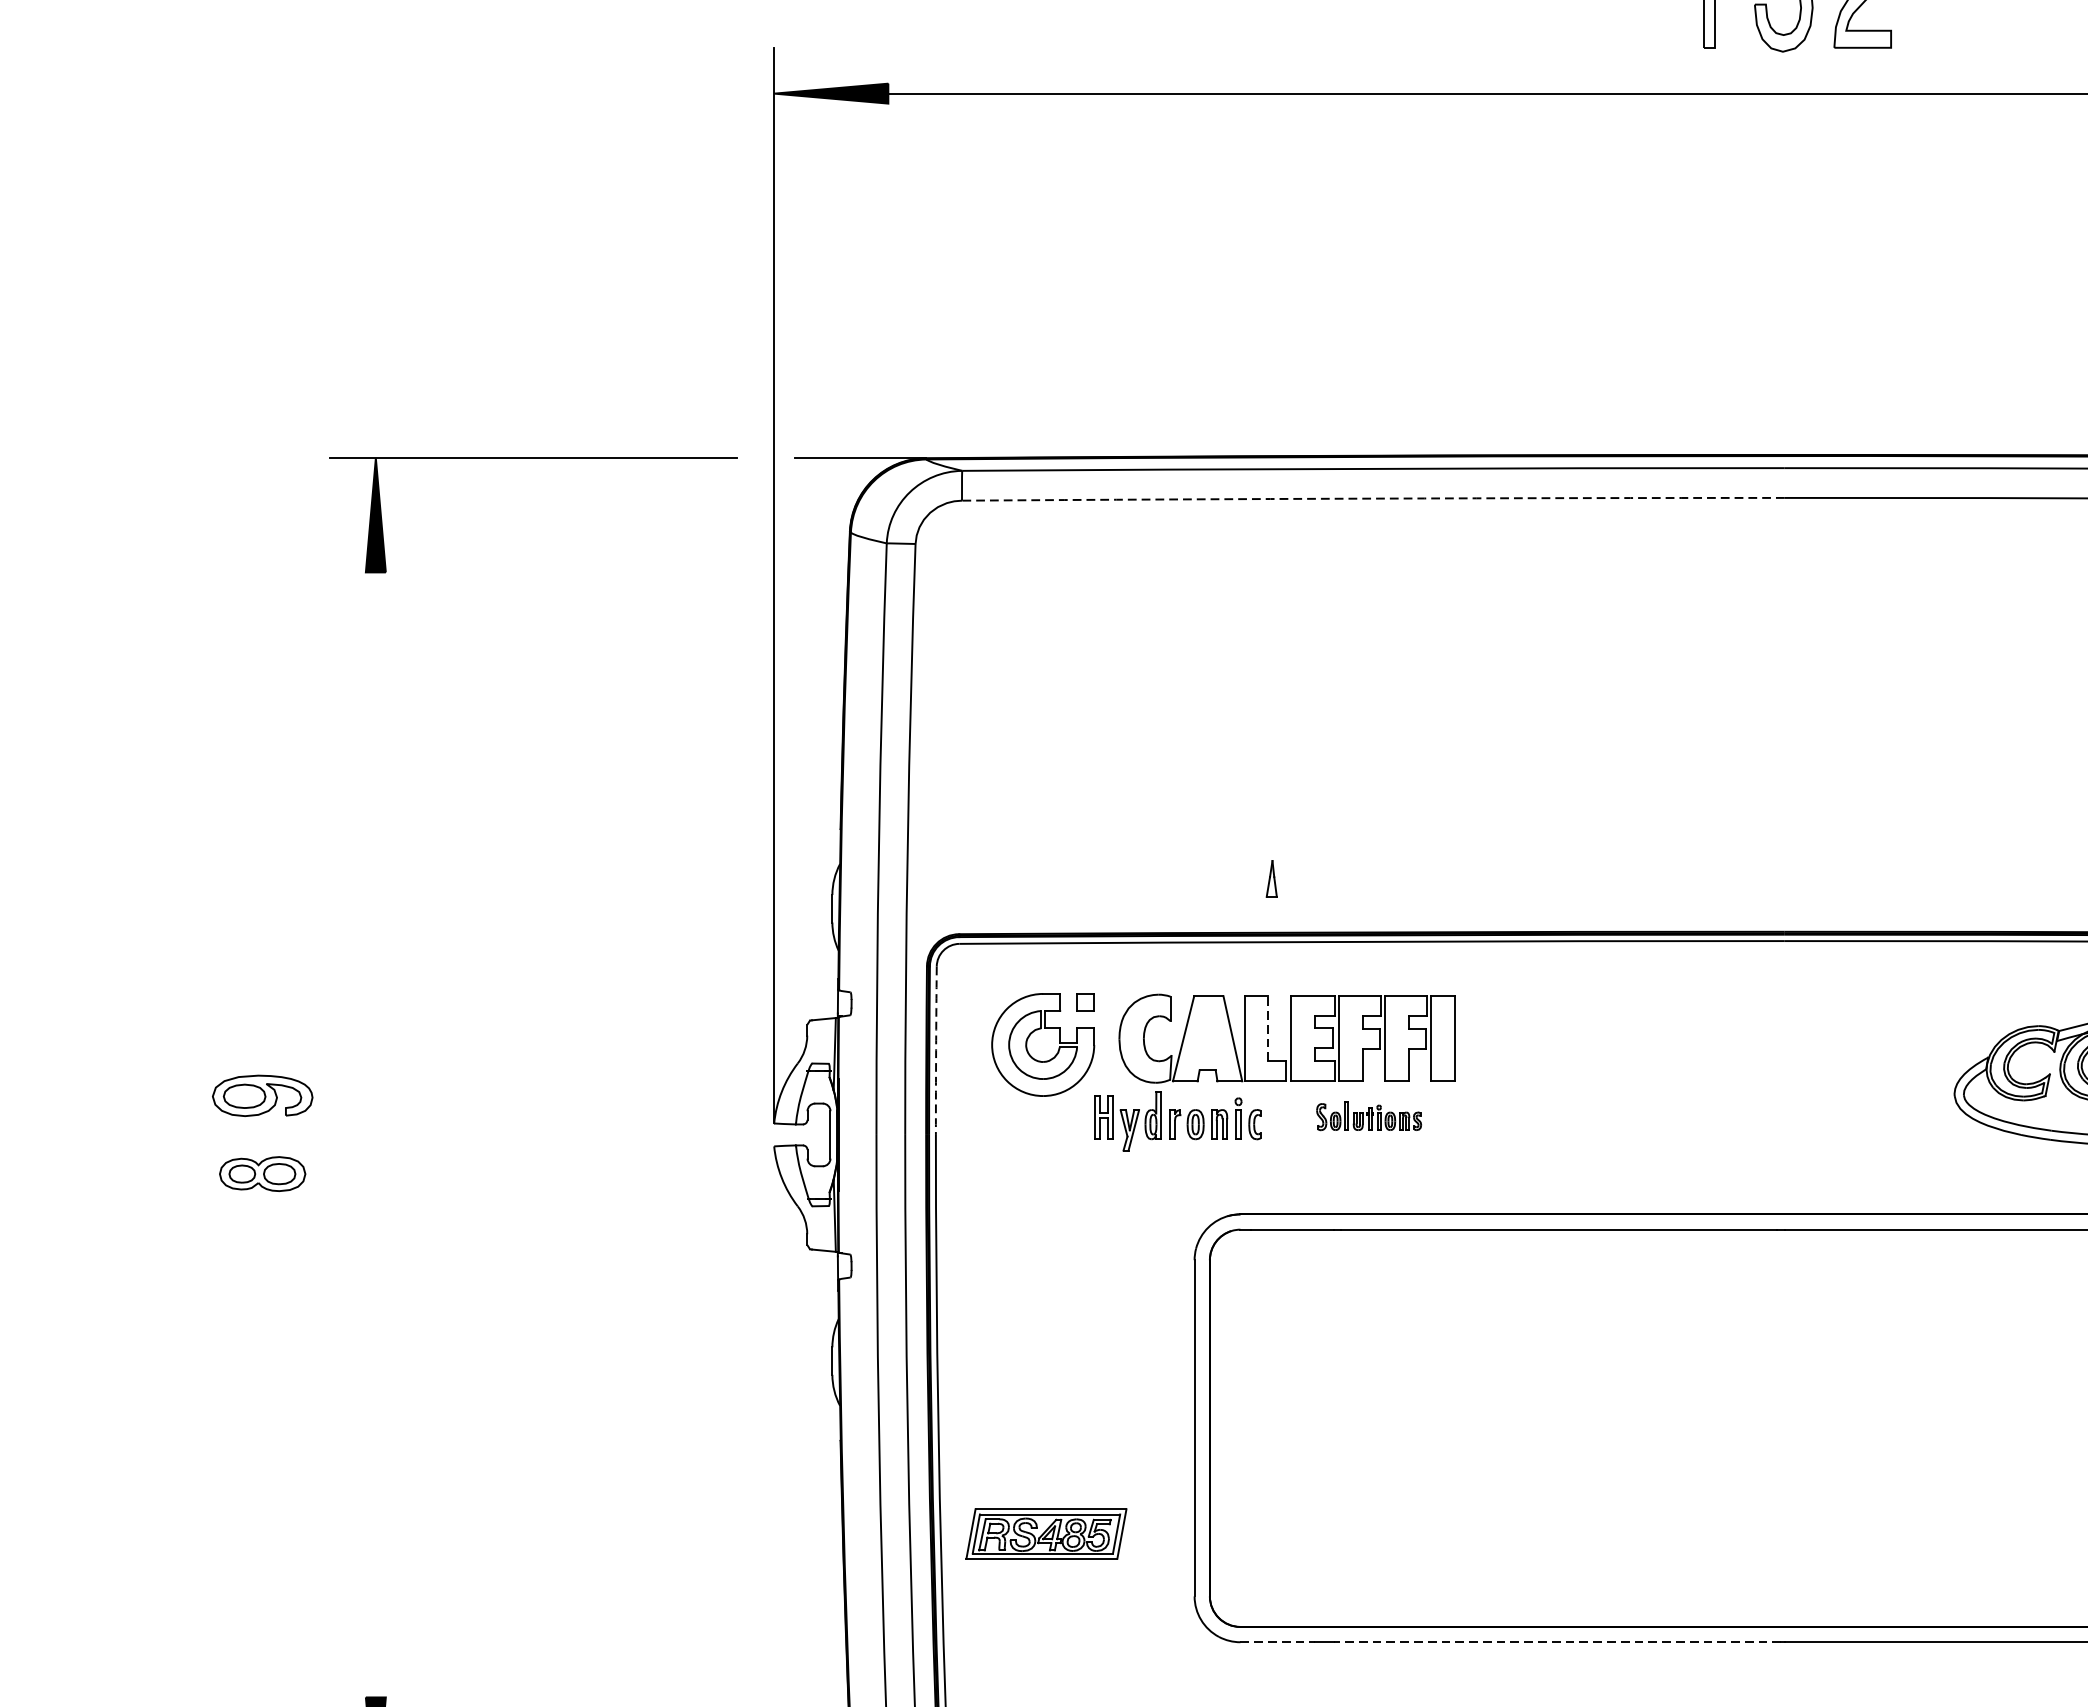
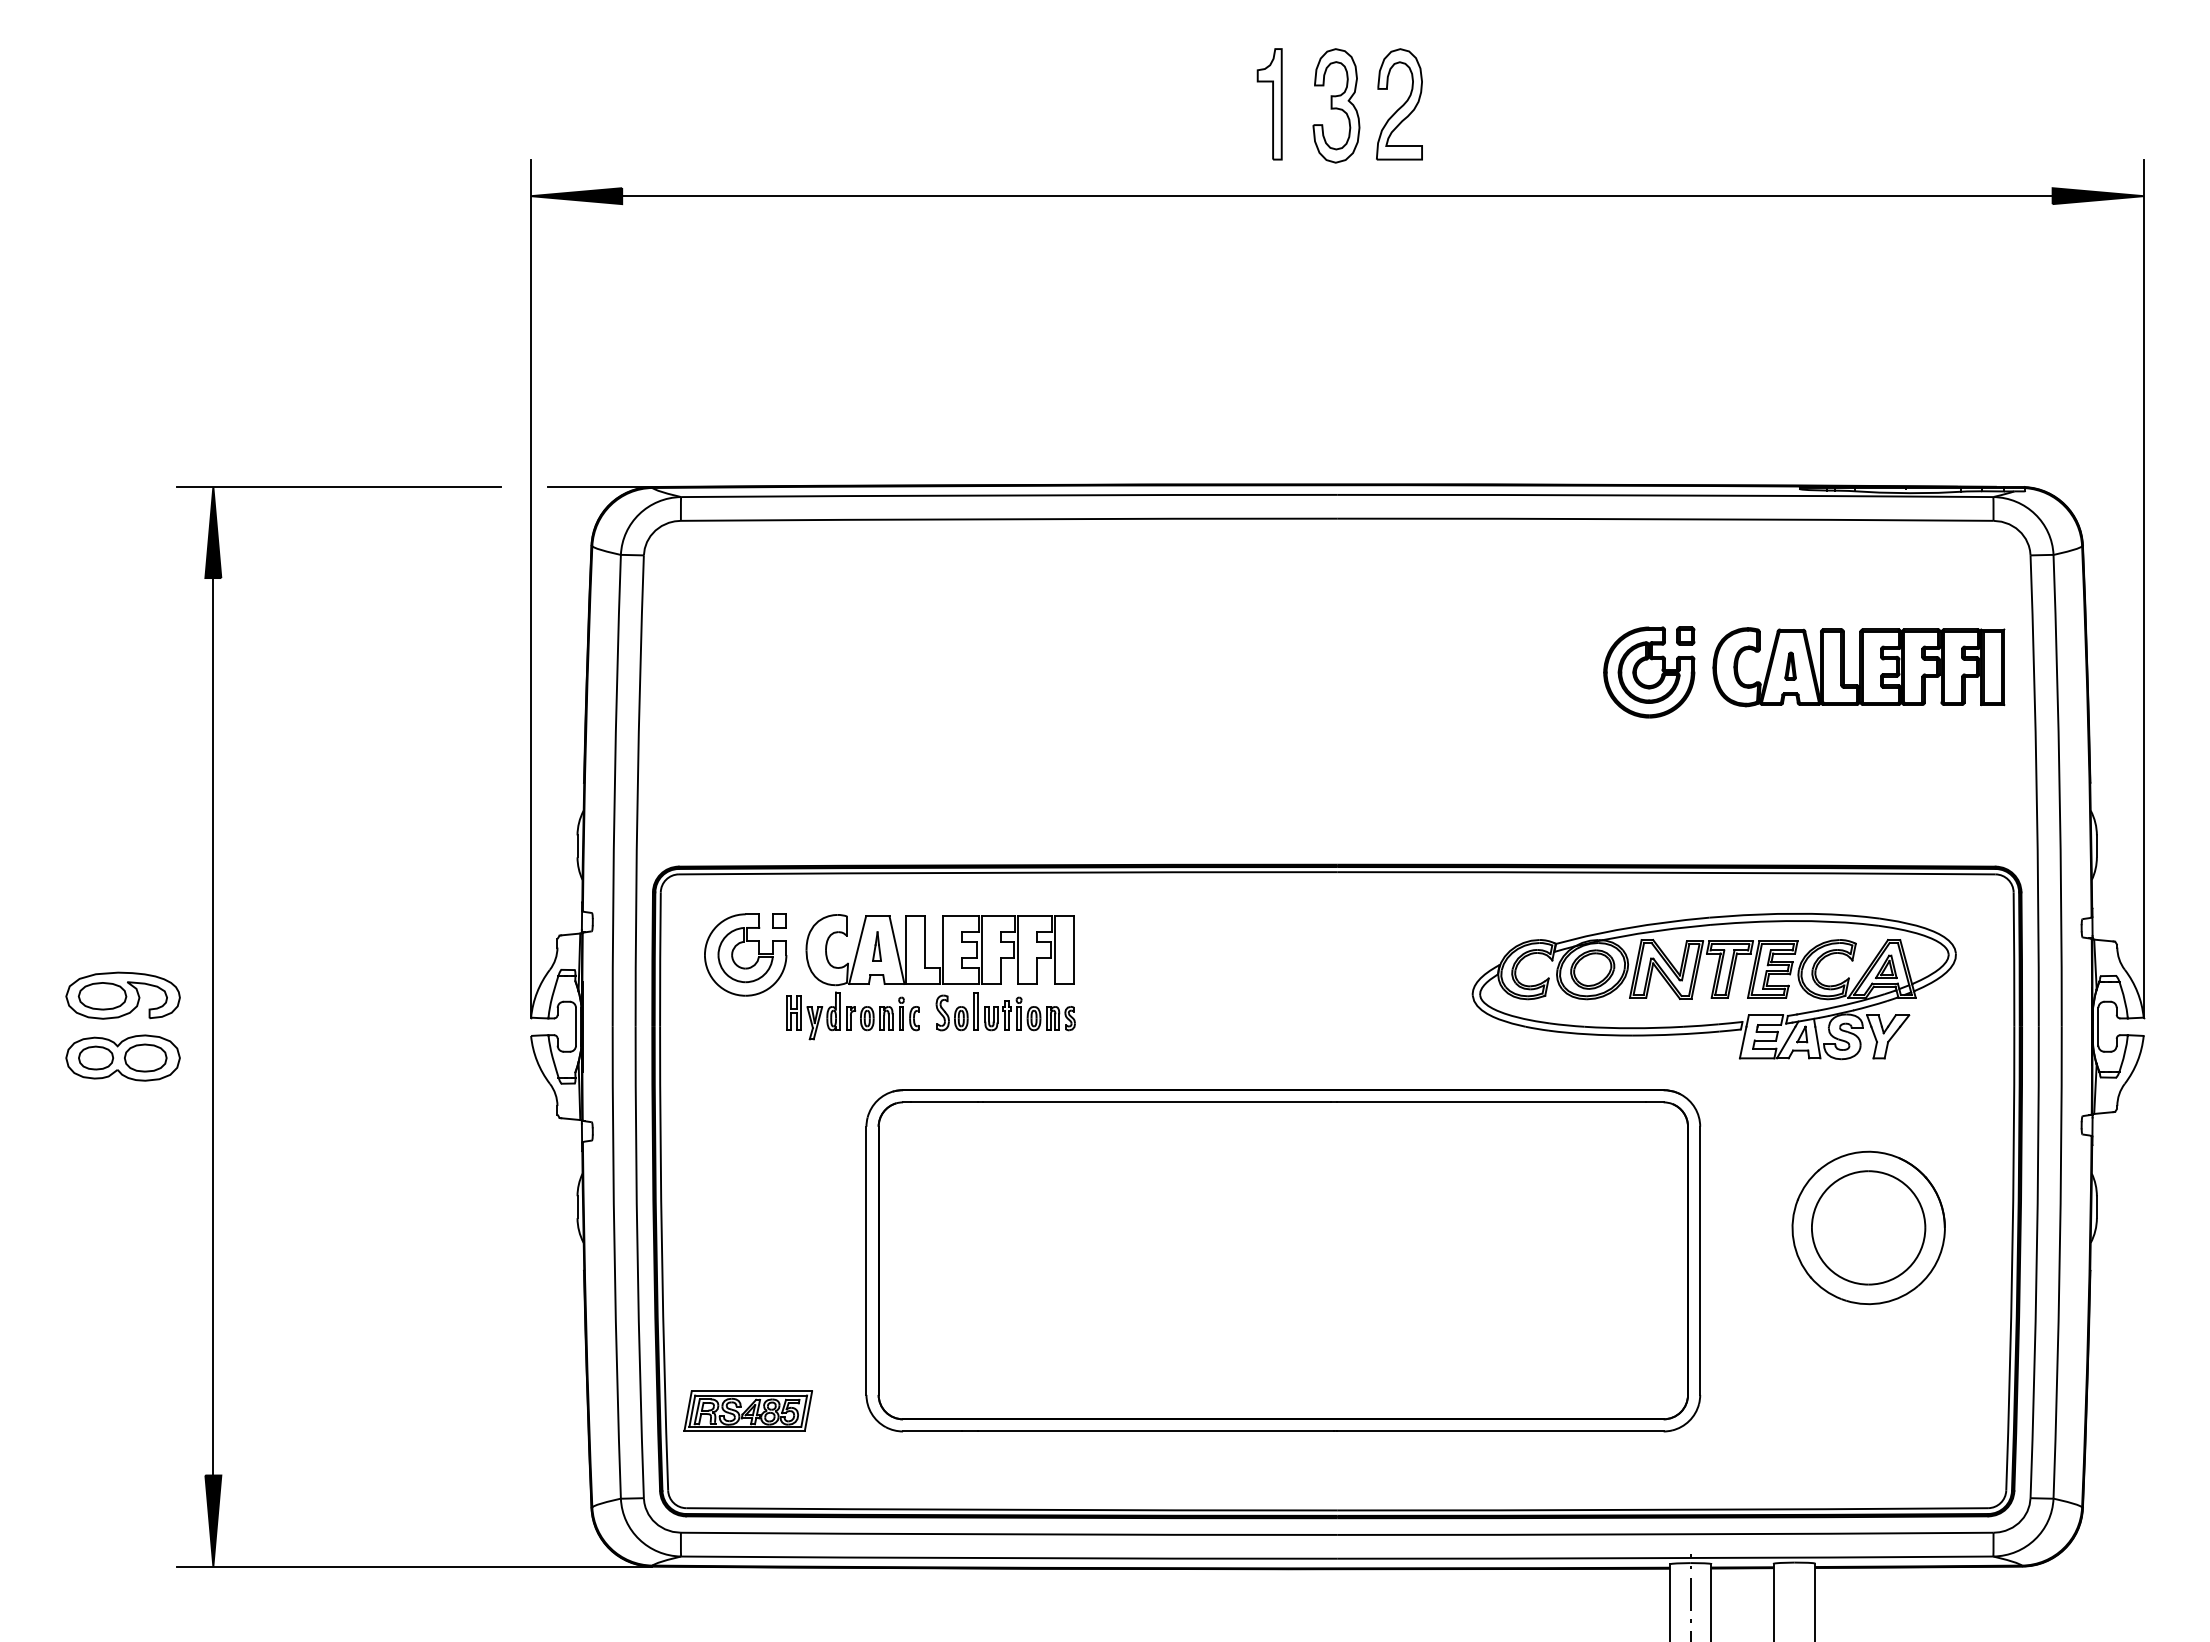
arc: (1373, 498) -> (1009, 519), dashed -> solid
part: (1271, 878) -> (876, 946), moved
line: (1268, 1029) -> (925, 942), dashed -> solid
arc: (936, 1050) -> (660, 959), dashed -> solid
part: (261, 1095) -> (122, 995), size x1.43
part: (1368, 1115) -> (1005, 1011), size x1.67
line: (376, 1134) -> (213, 1026), added
part: (261, 1173) -> (122, 1057), size x1.67
part: (1045, 1533) -> (747, 1410), moved
line: (1277, 1642) -> (932, 1431), dashed -> solid
line: (1556, 1642) -> (1155, 1431), dashed -> solid

